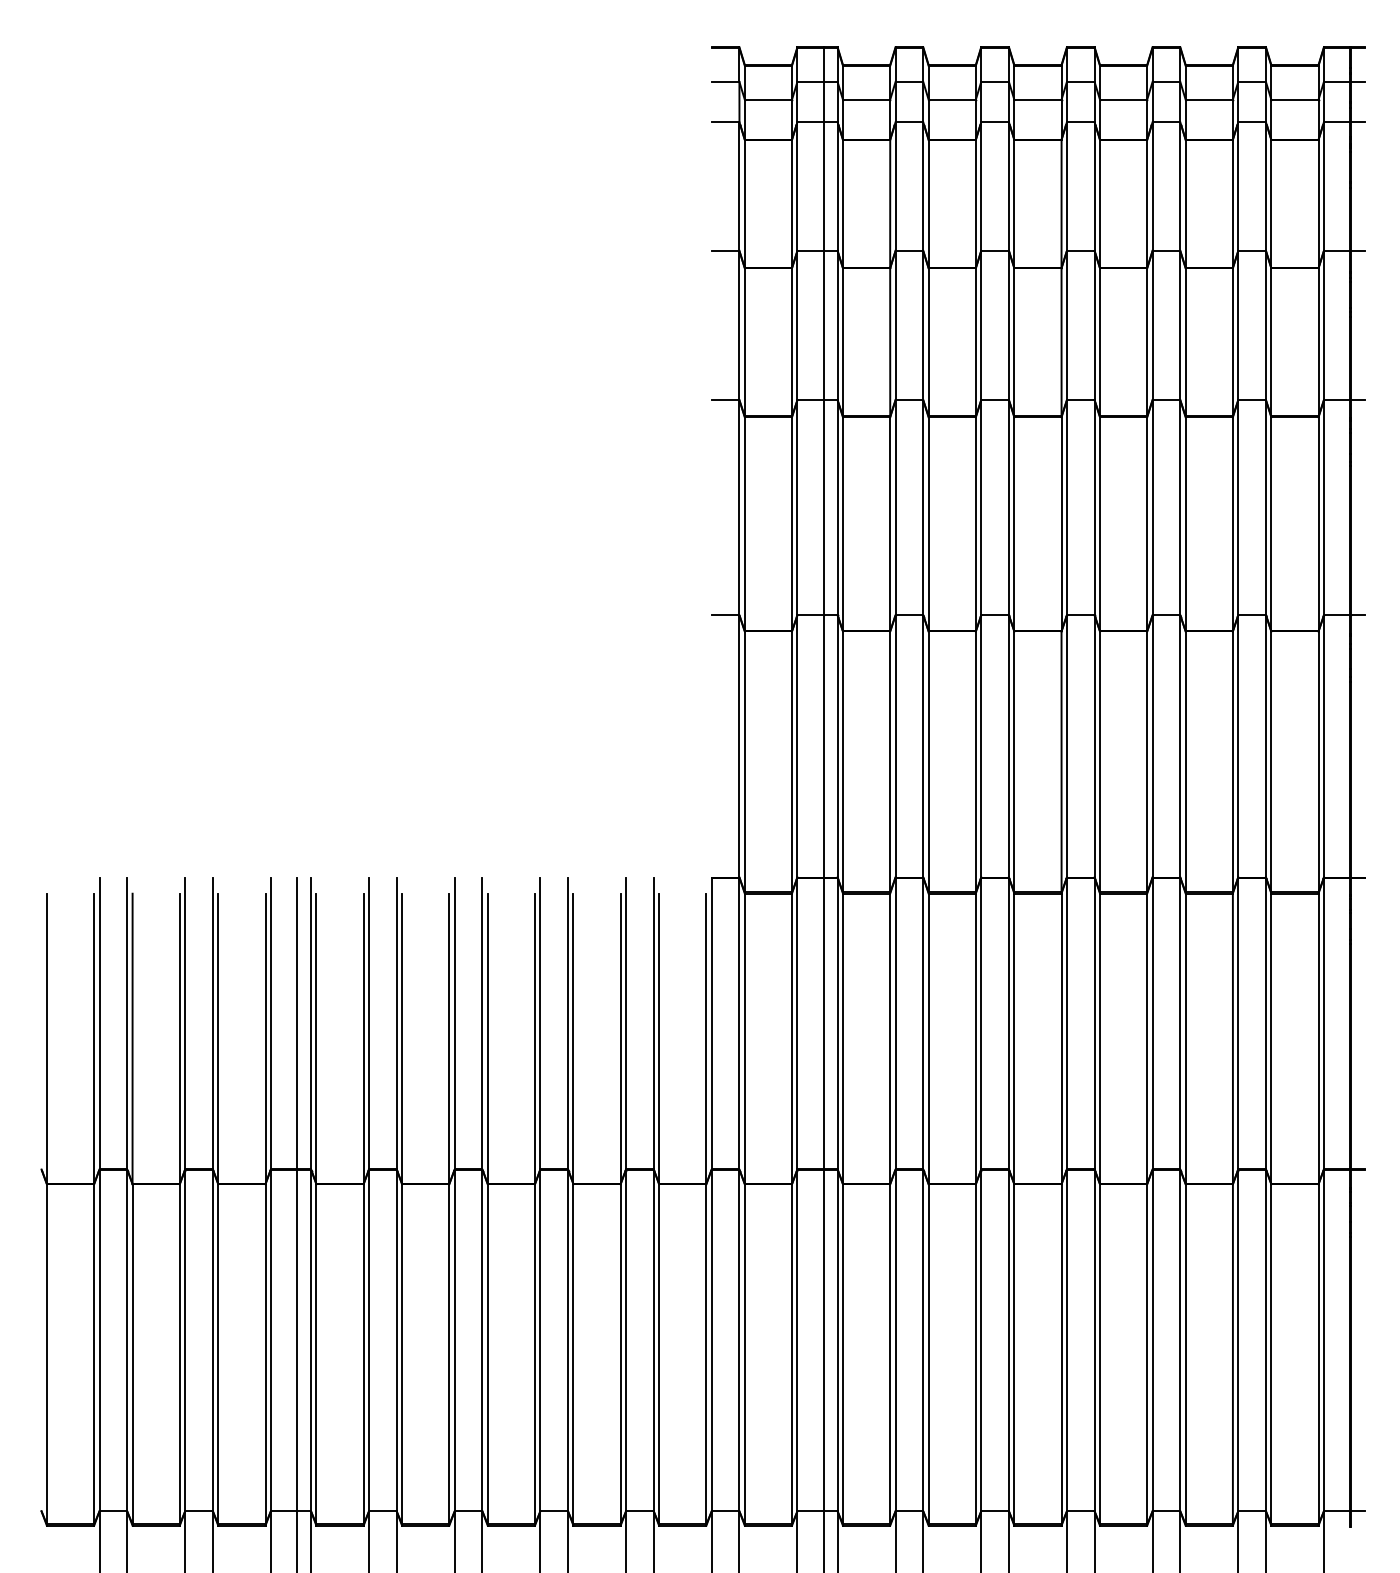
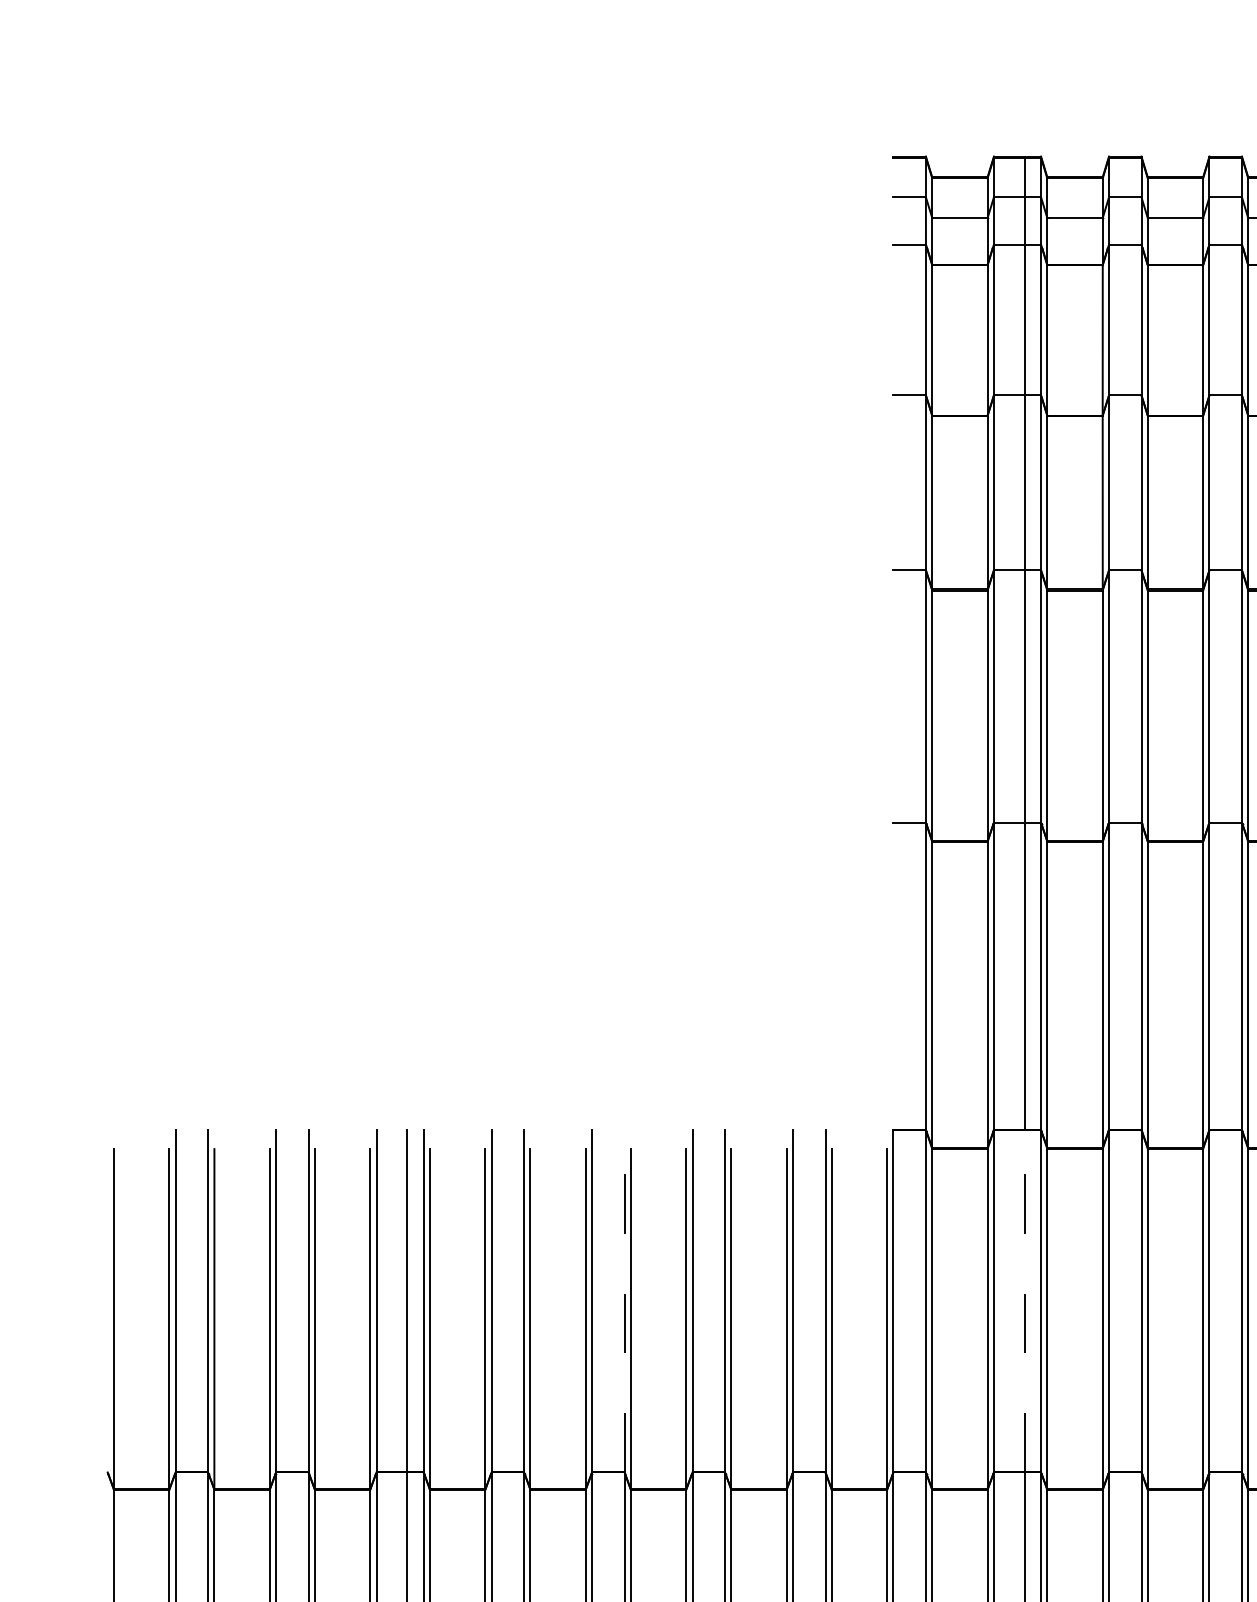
line: (482, 1023) -> (624, 1301), solid -> dashed
line: (823, 1023) -> (1024, 1301), solid -> dashed

